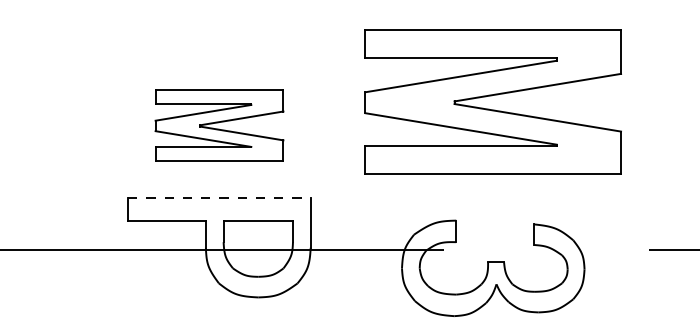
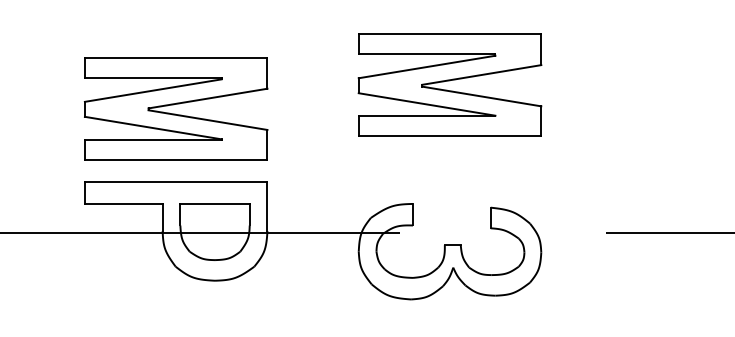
part: (492, 101) -> (449, 84), size x0.71
part: (219, 125) -> (176, 108), size x1.43
line: (219, 198) -> (176, 181), dashed -> solid

